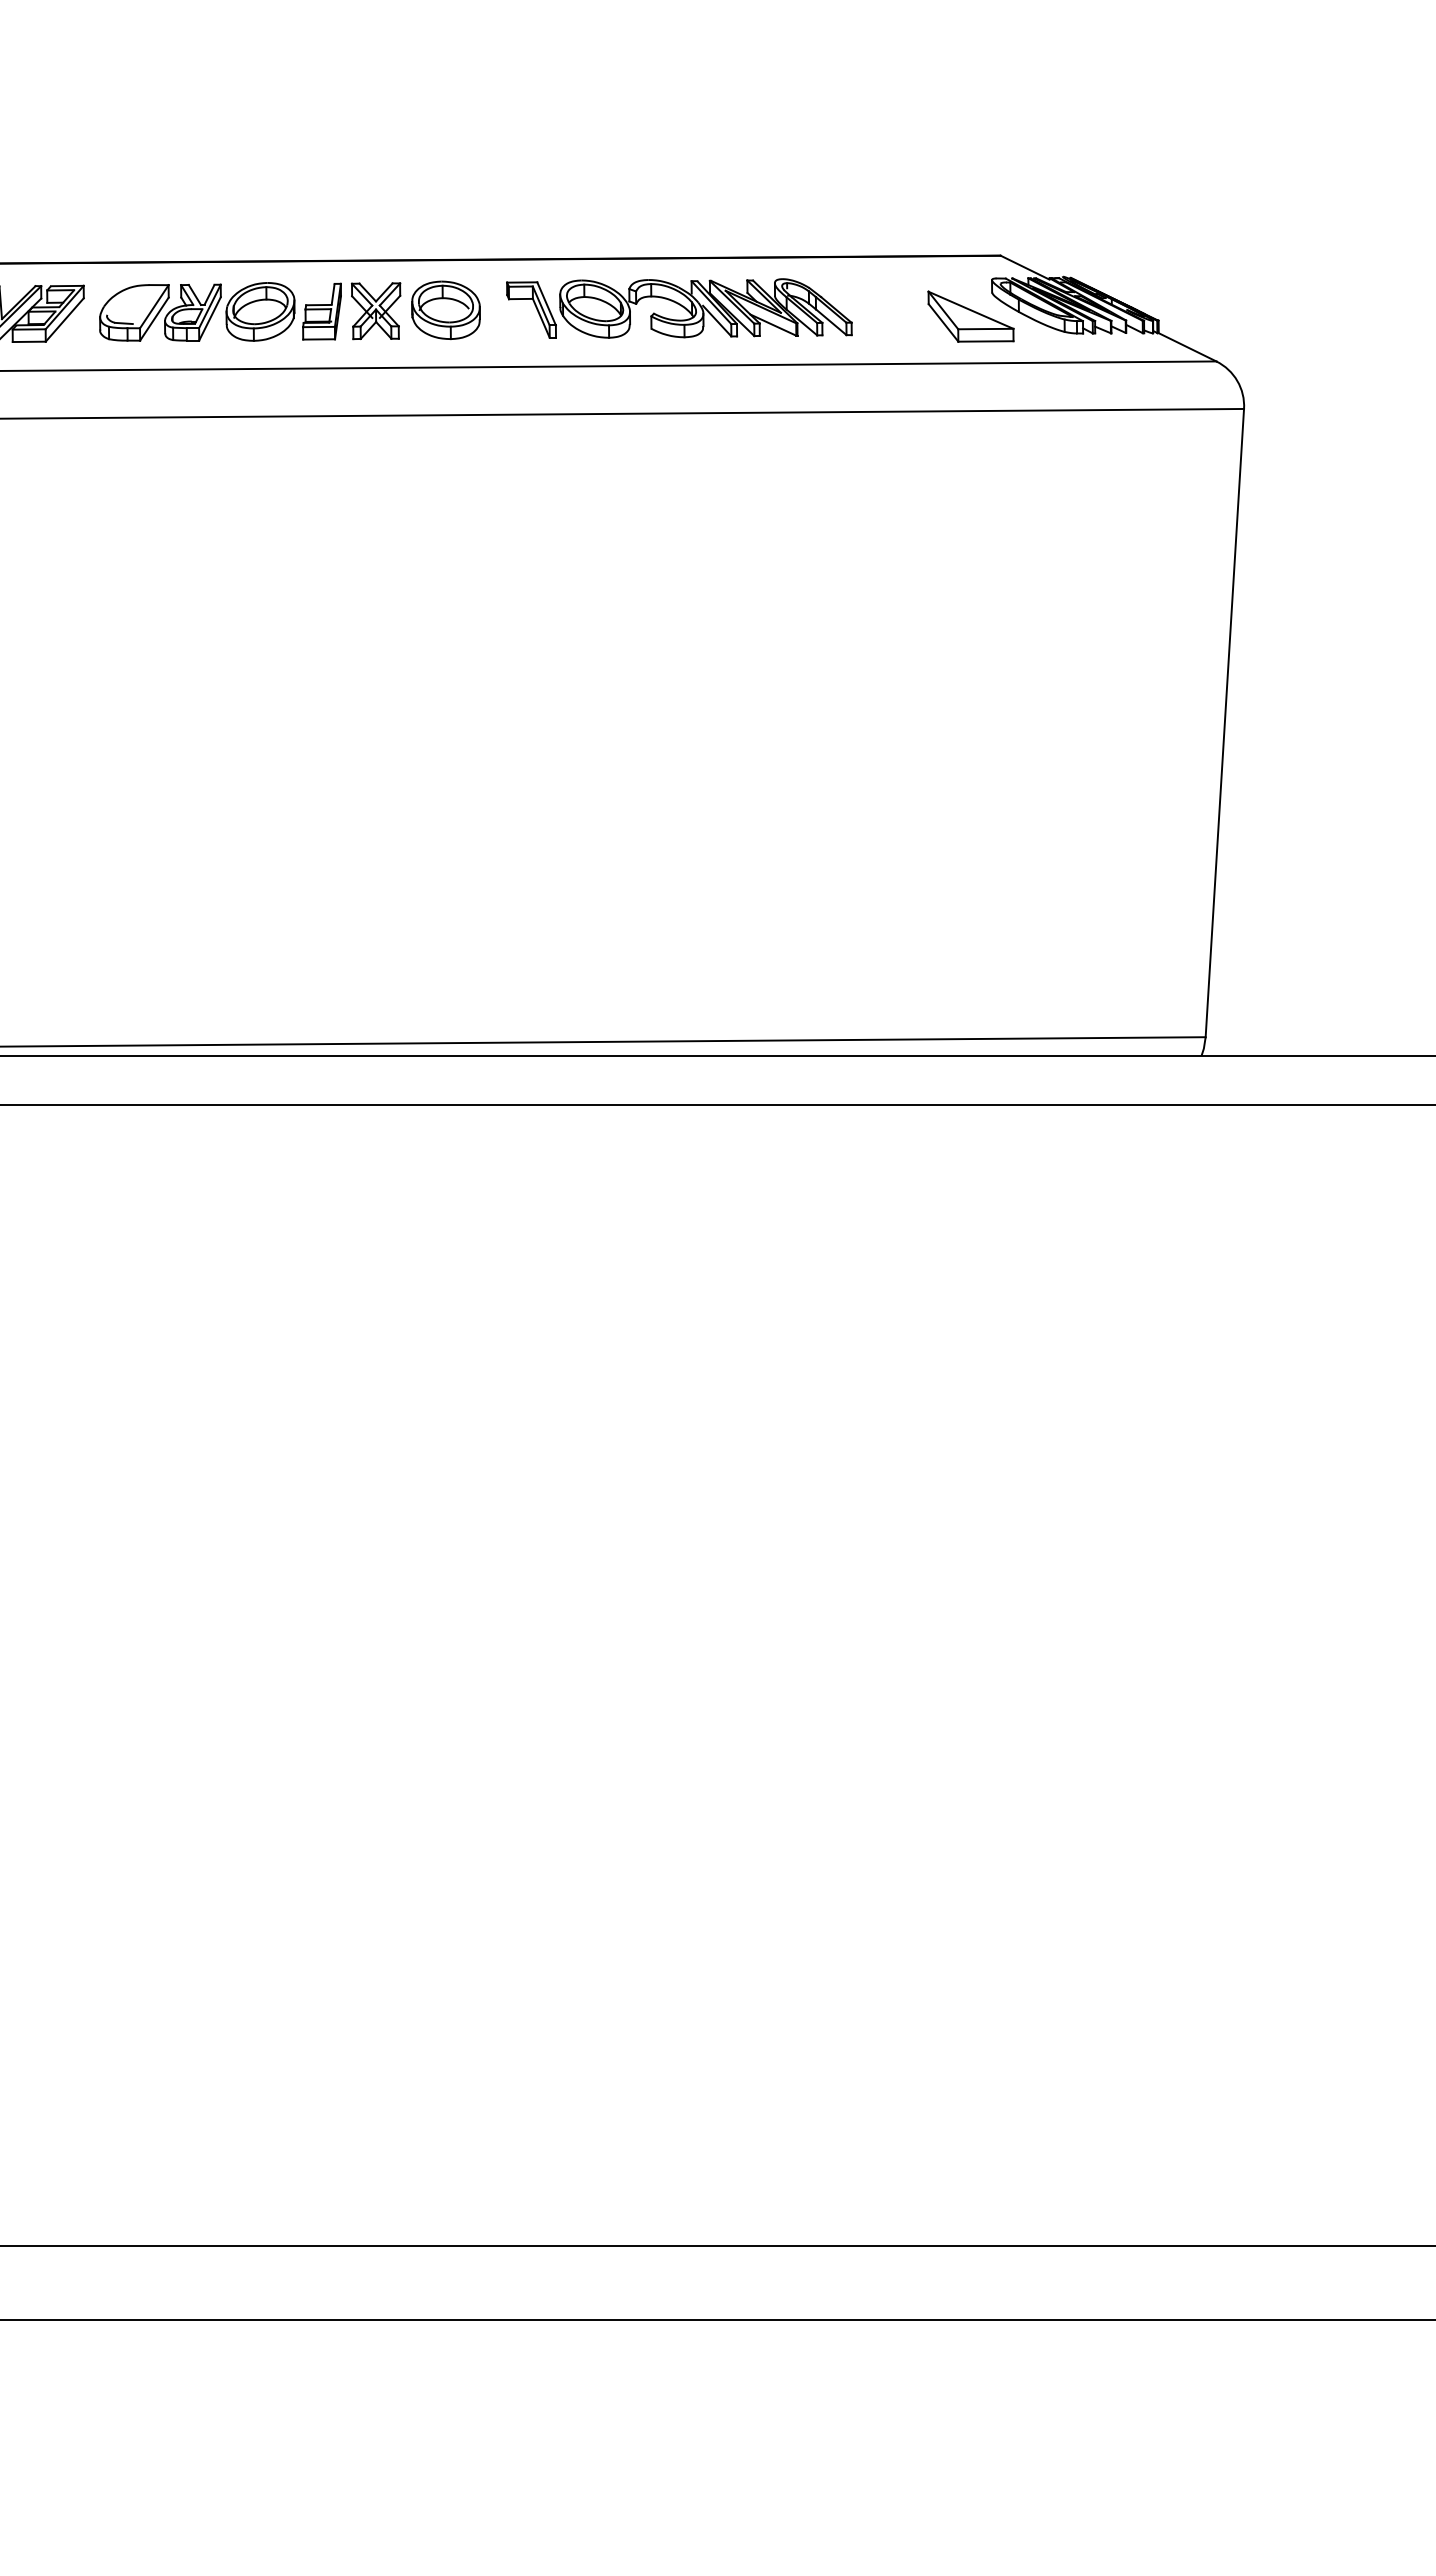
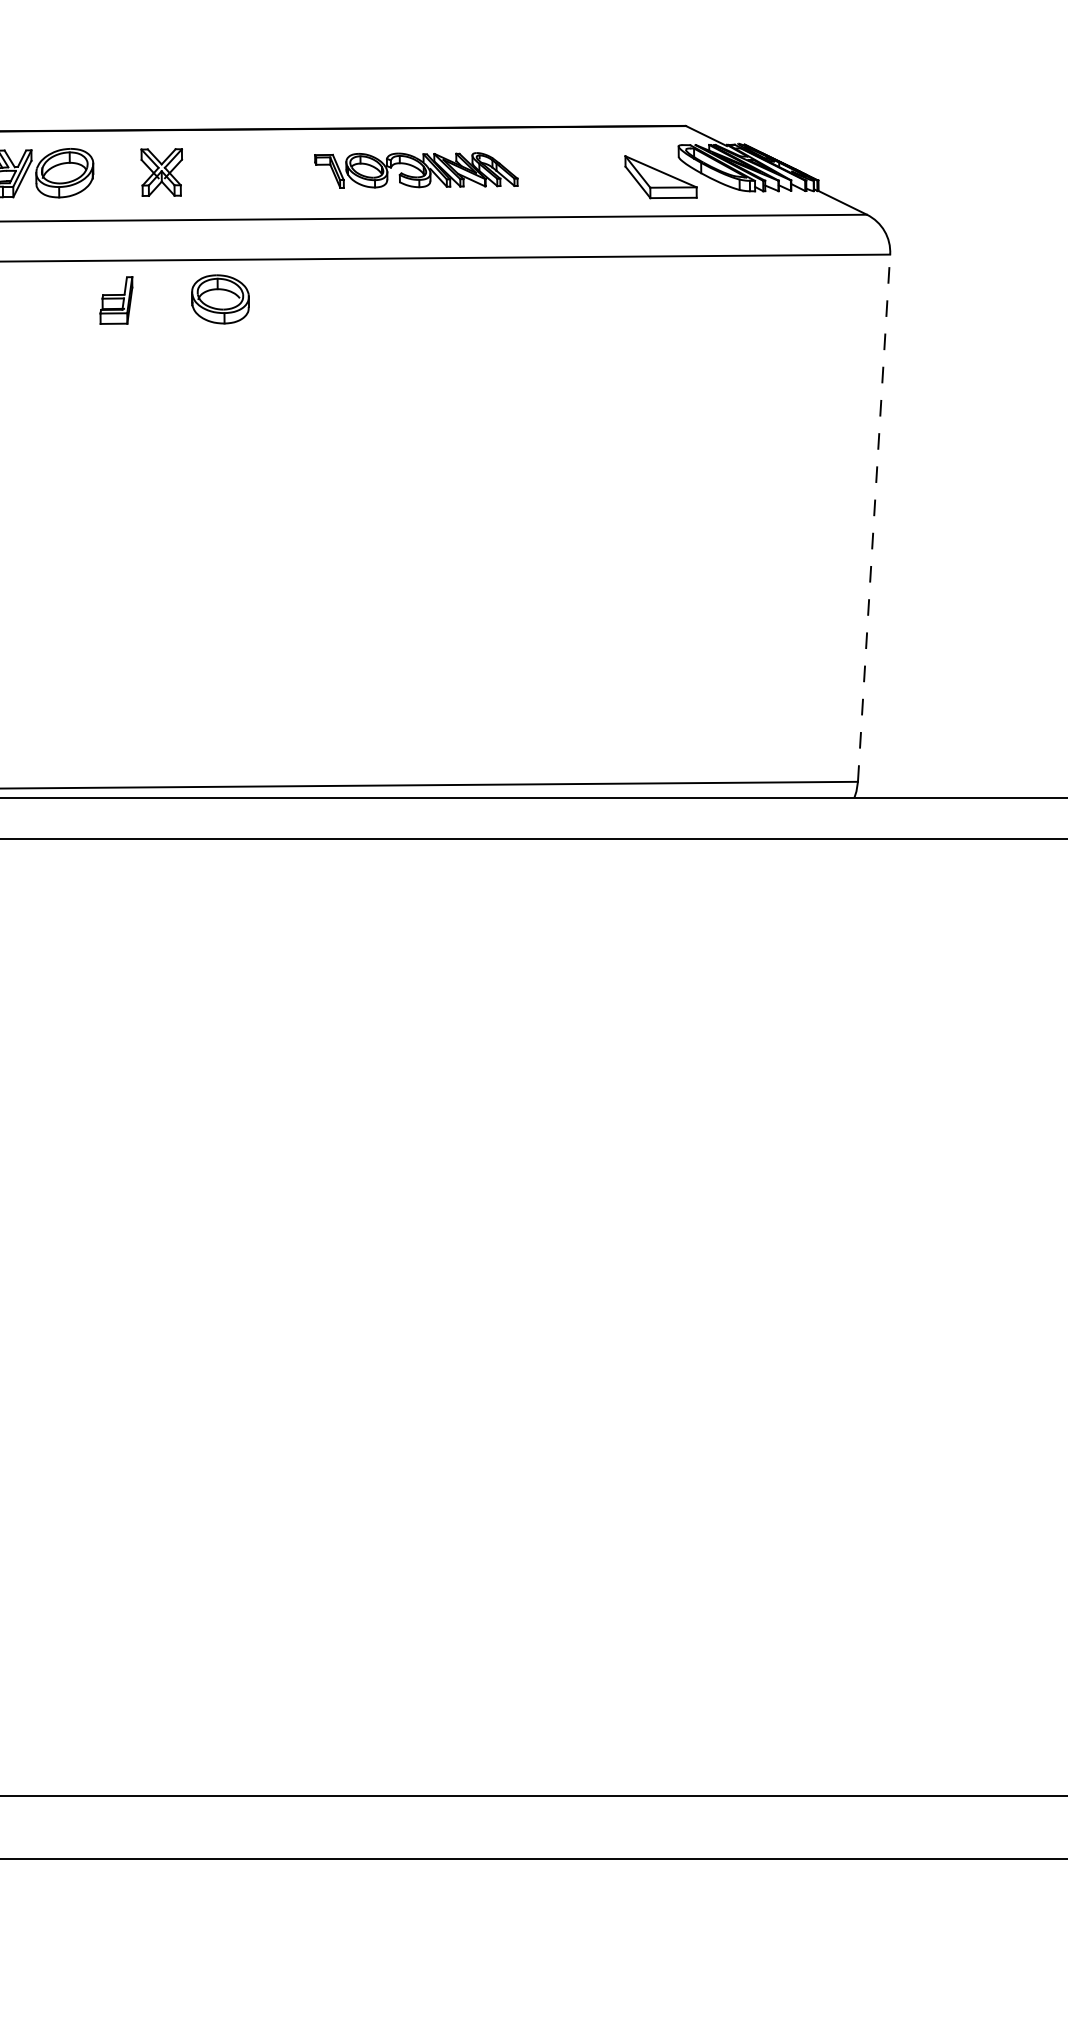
part: (679, 308) -> (416, 170), size x0.7
part: (445, 310) -> (220, 299), moved
part: (321, 311) -> (115, 300), moved
line: (1224, 723) -> (873, 518), solid -> dashed

